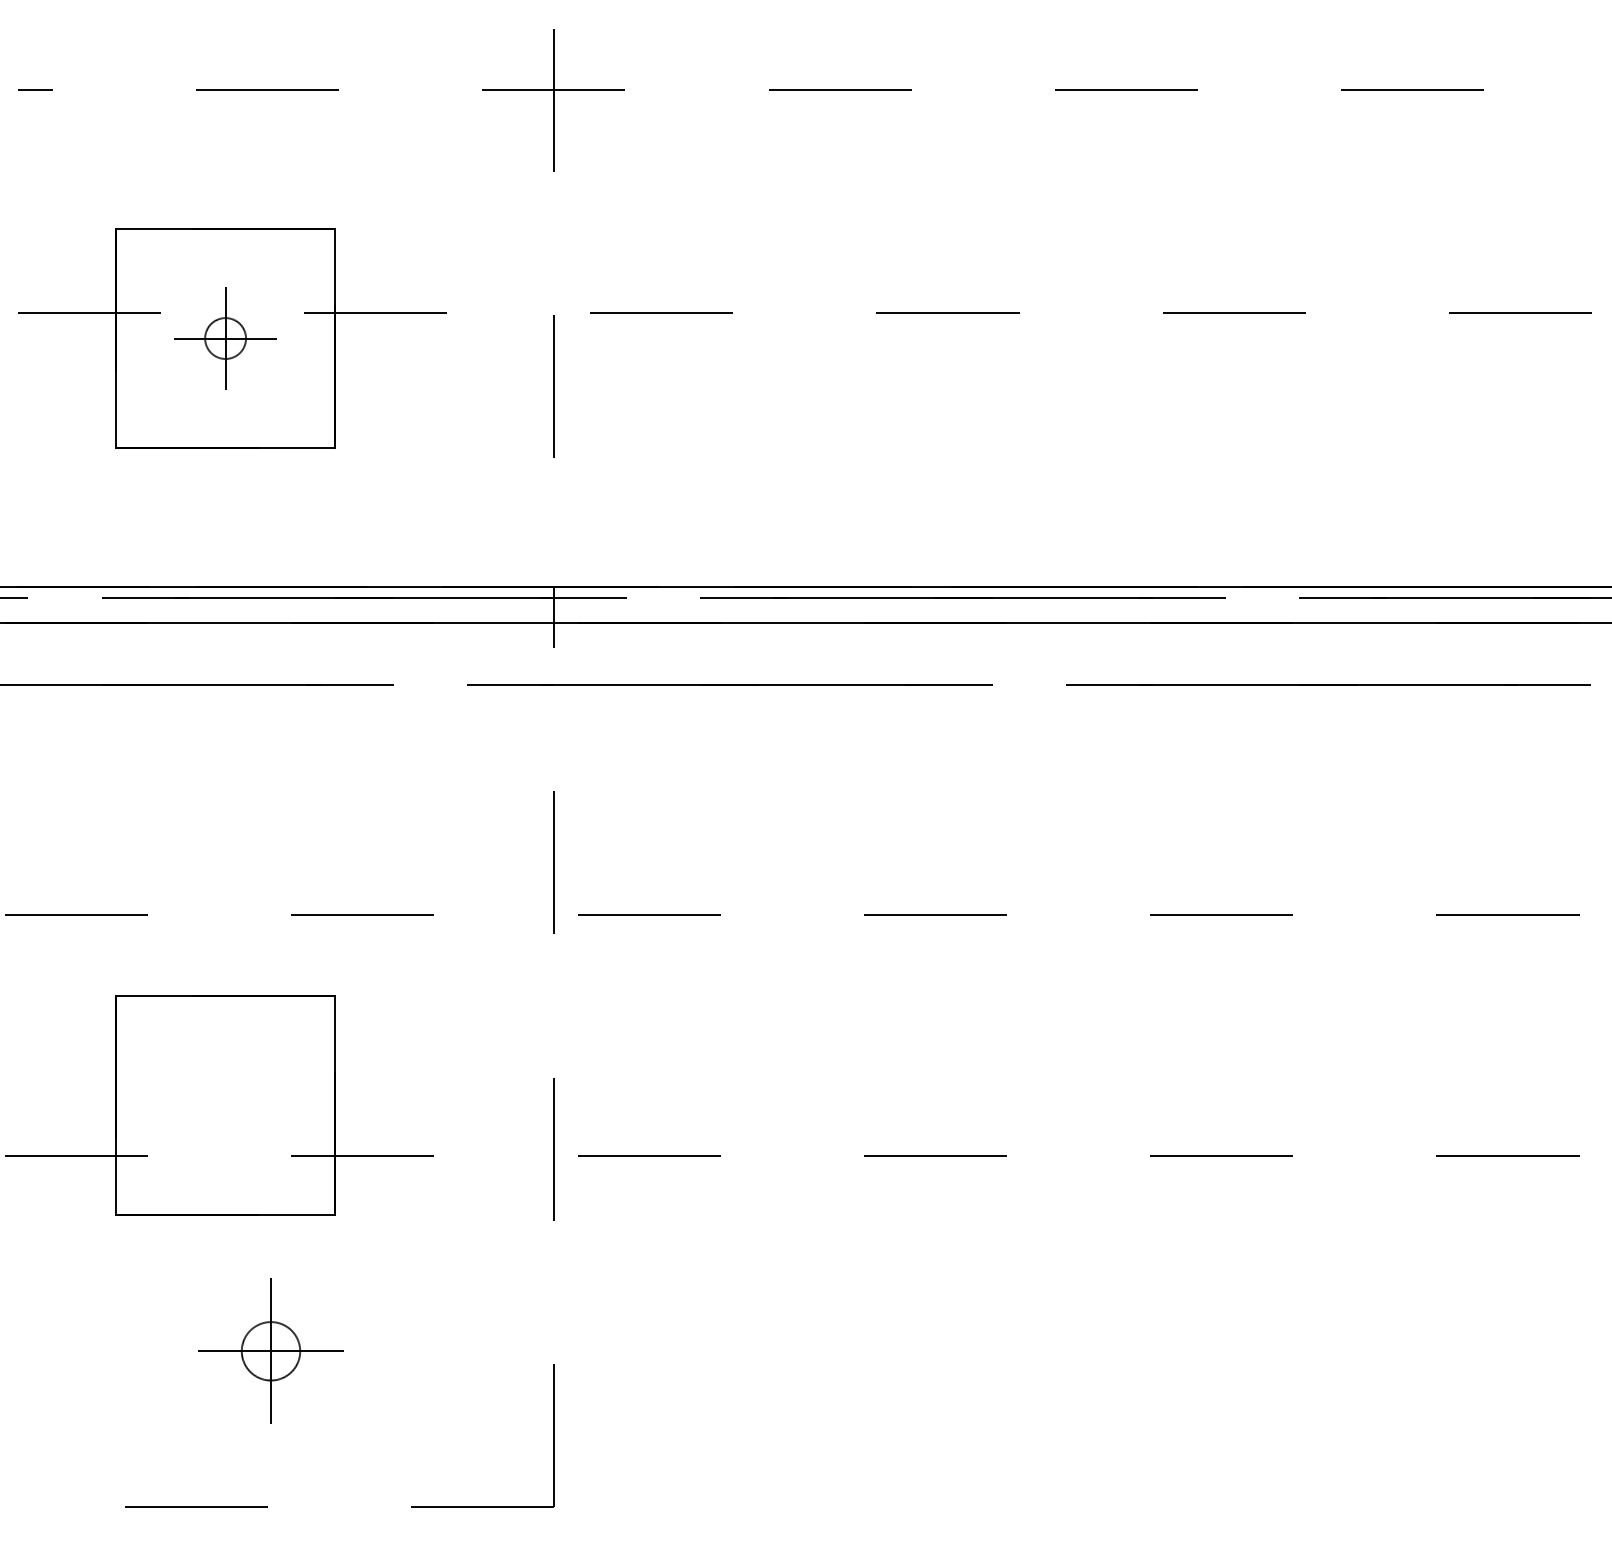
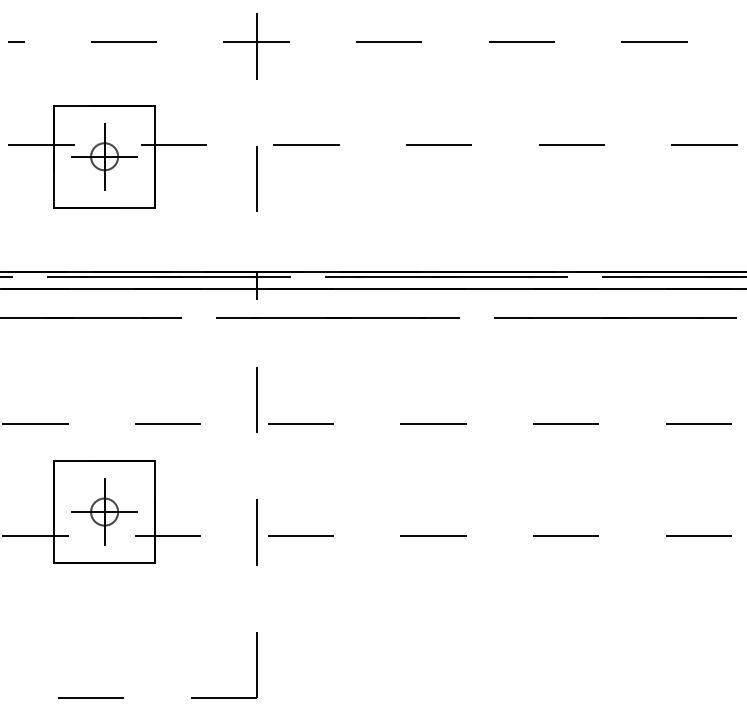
part: (225, 337) -> (104, 156), size x1.43
part: (270, 1350) -> (104, 511), moved

